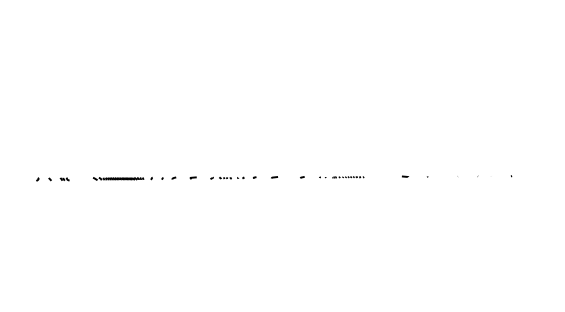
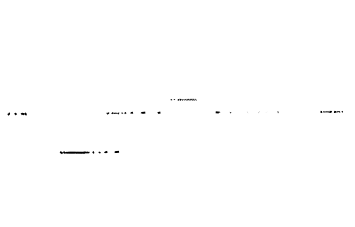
part: (143, 176) -> (88, 151), moved
part: (341, 176) -> (183, 99), moved

